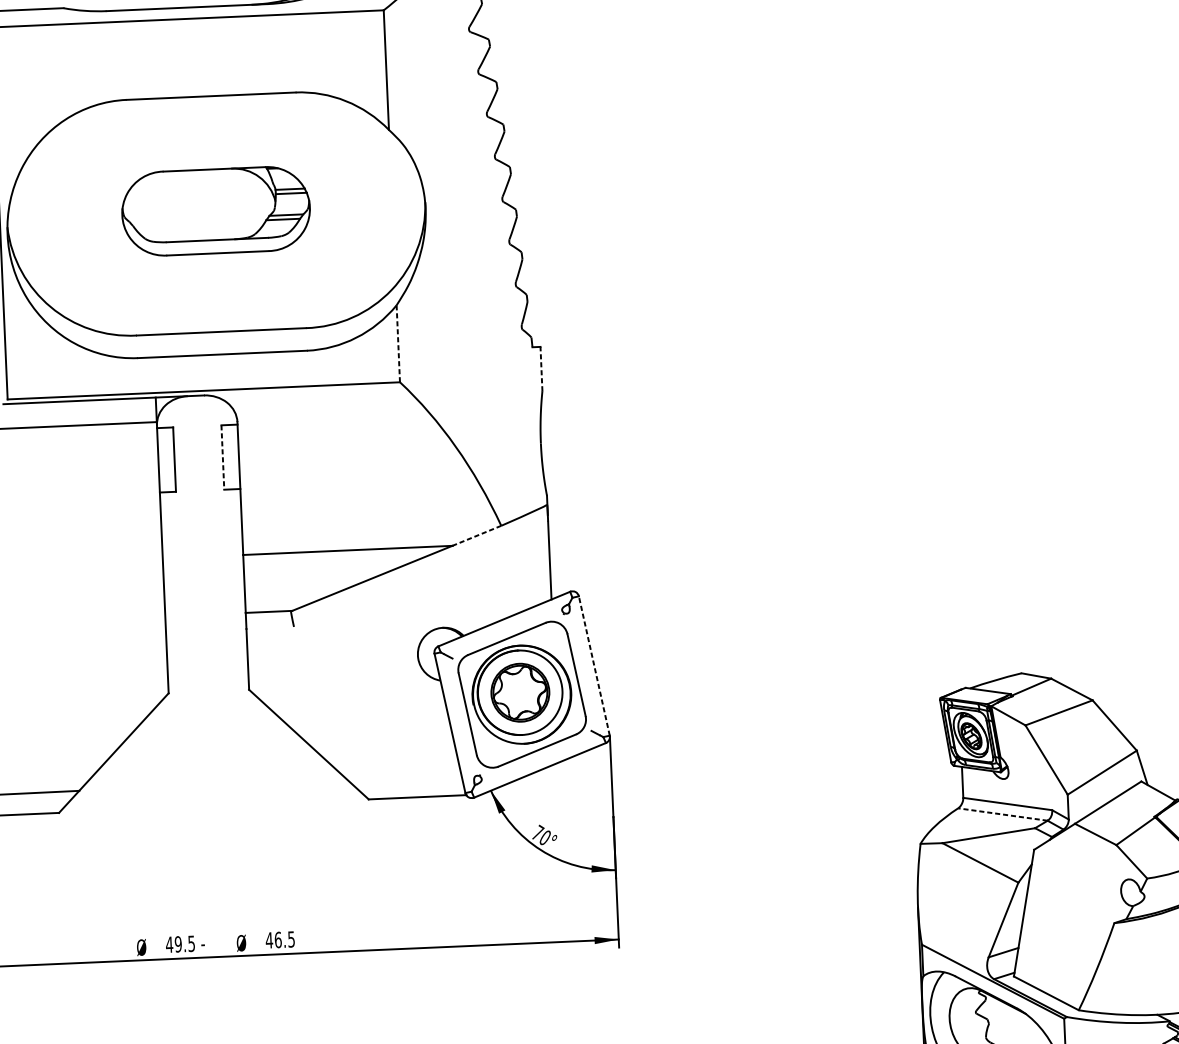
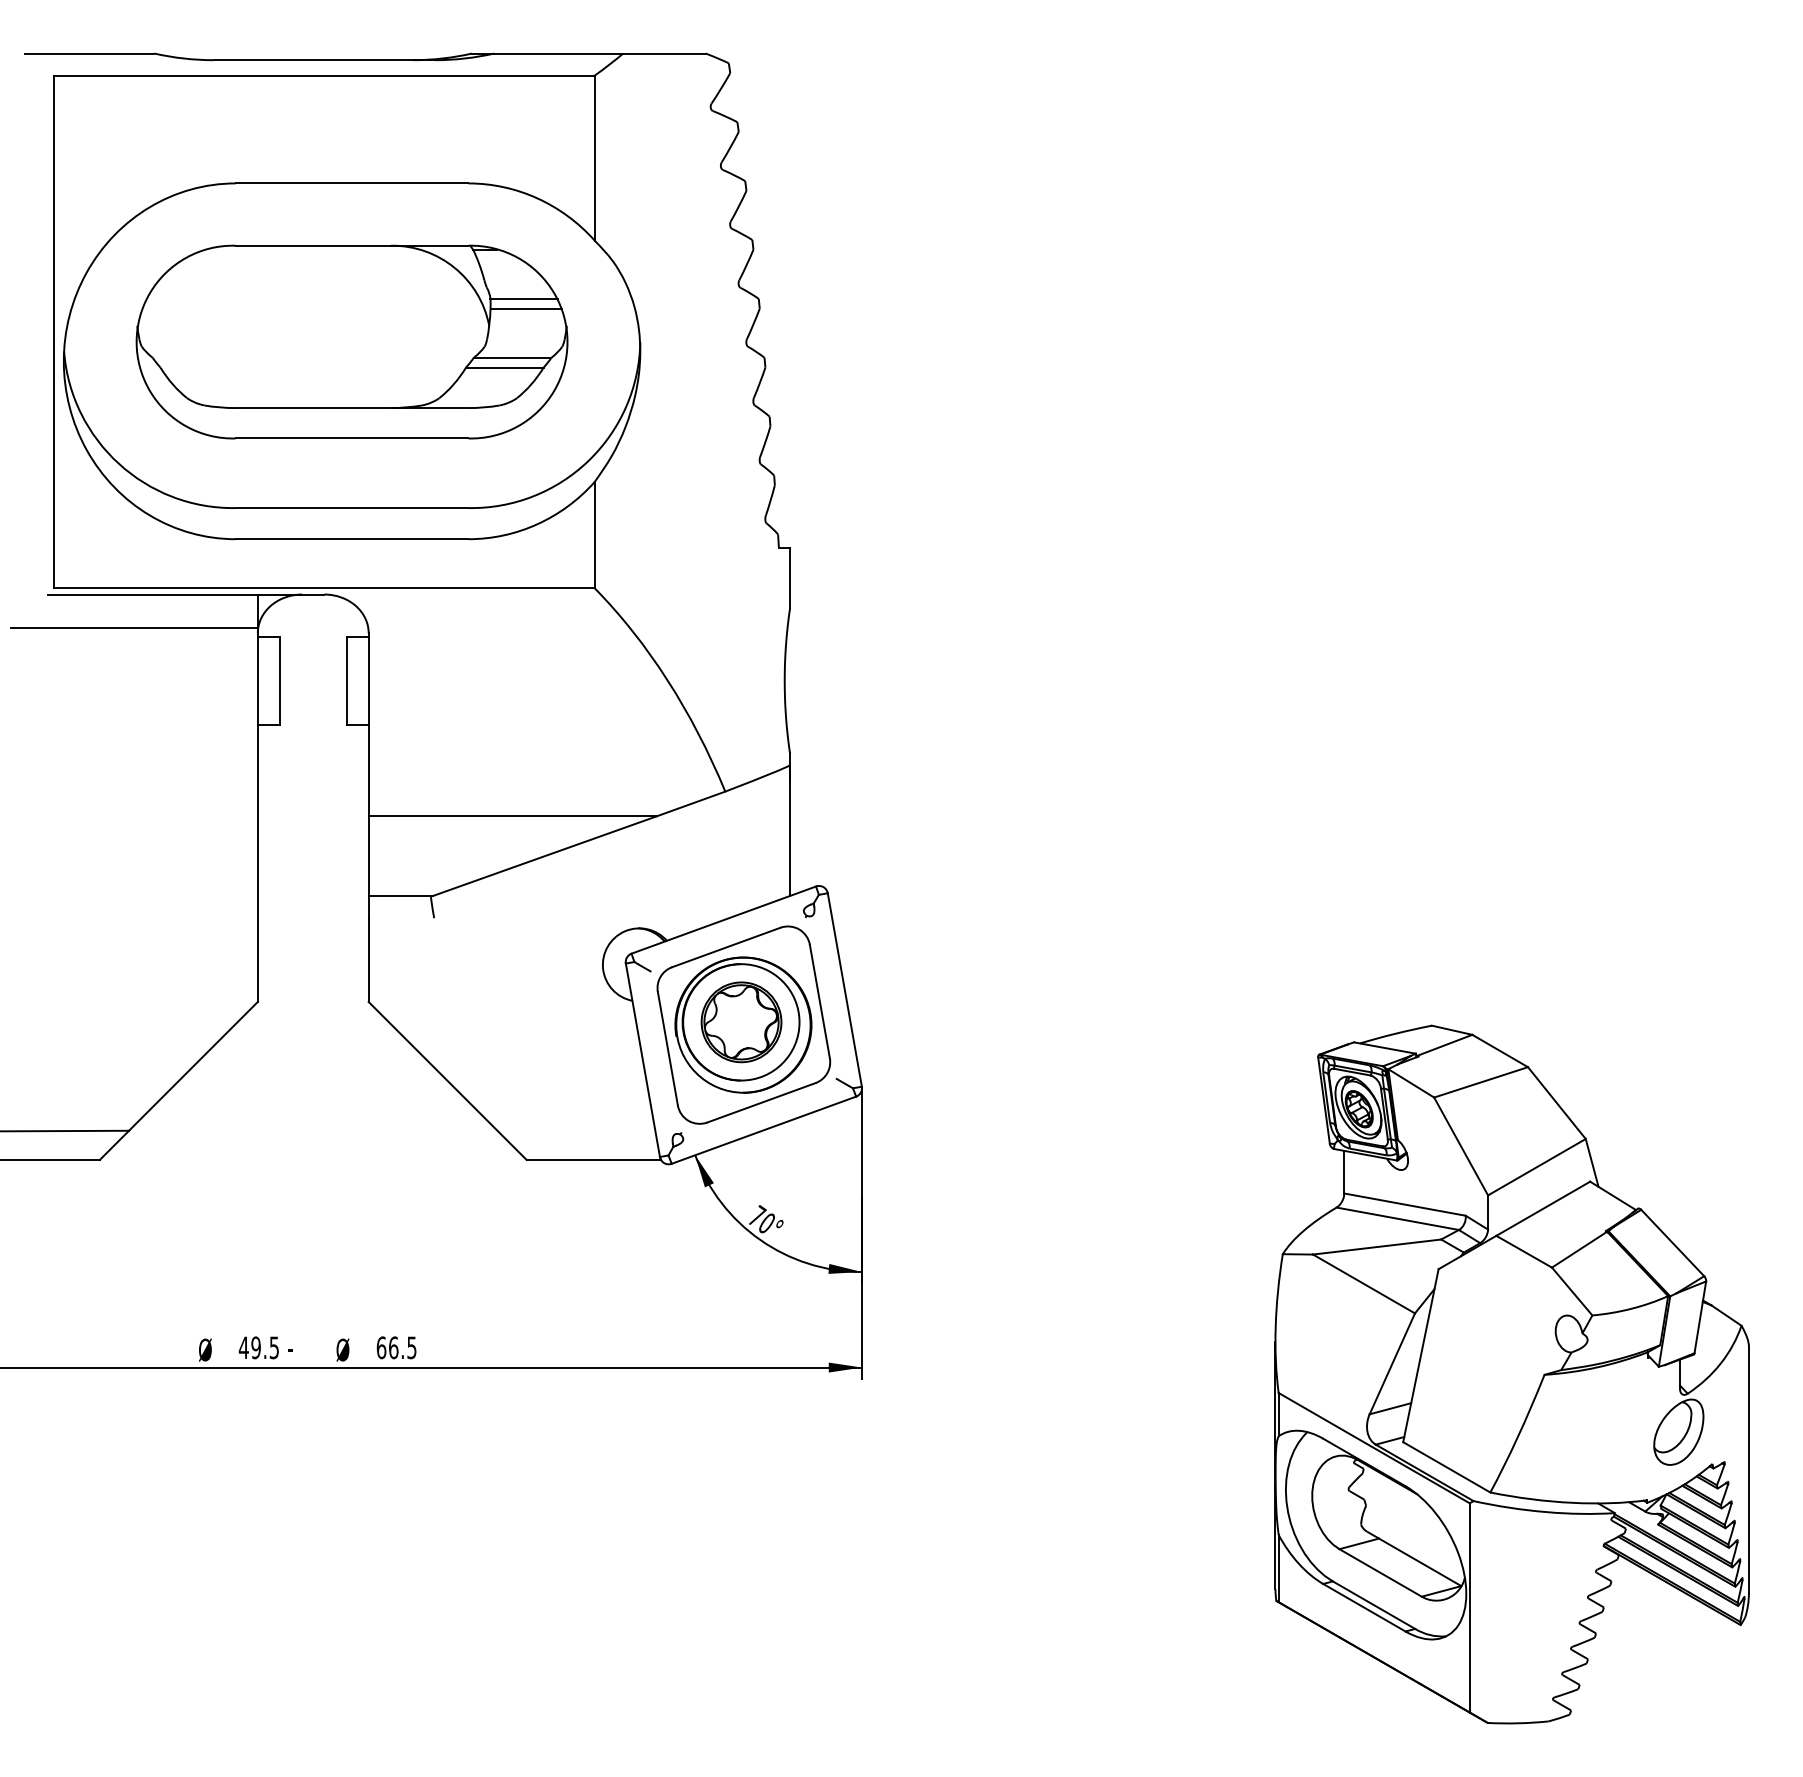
part: (215, 210) -> (351, 341), size x1.67
line: (398, 344) -> (594, 535), dashed -> solid
line: (541, 369) -> (789, 578), dashed -> solid
line: (222, 457) -> (346, 681), dashed -> solid
line: (476, 536) -> (690, 804), dashed -> solid
line: (594, 665) -> (844, 989), dashed -> solid
line: (1002, 814) -> (1397, 1218), dashed -> solid
text: (269, 940) -> (381, 1347), 46.5 -> 66.5

